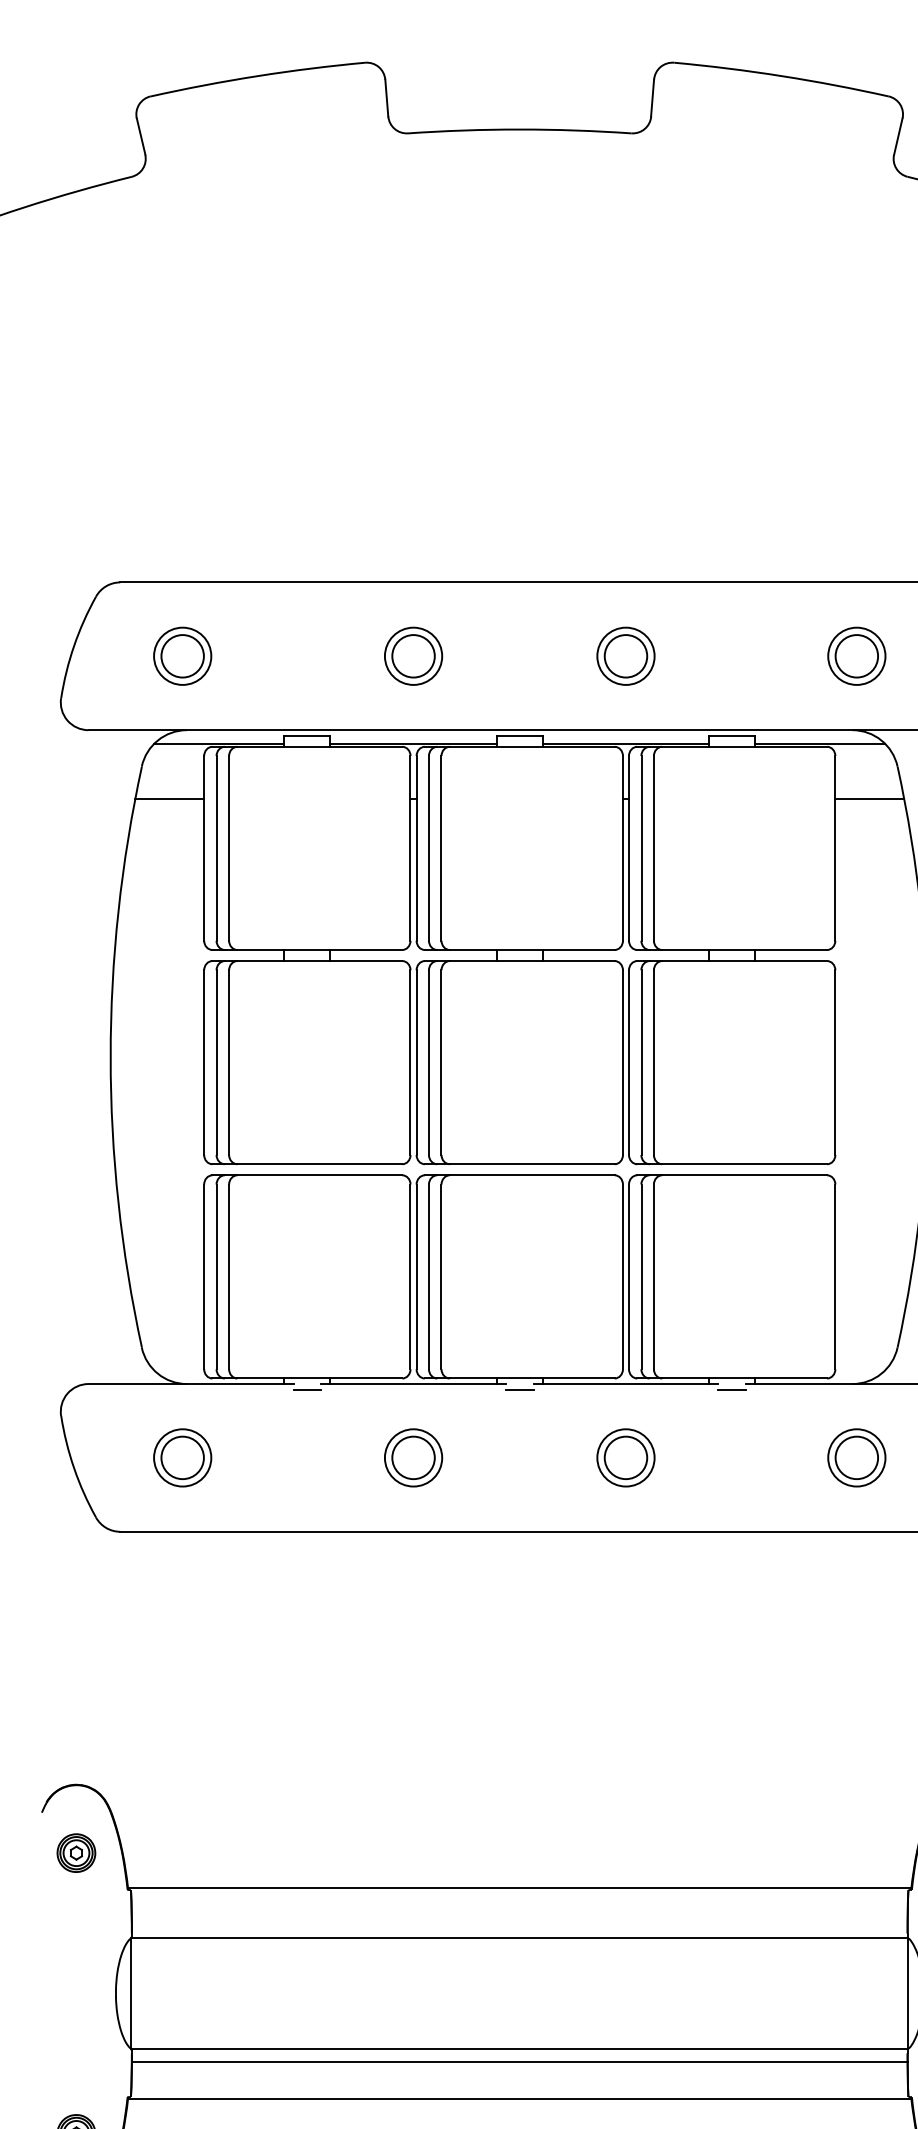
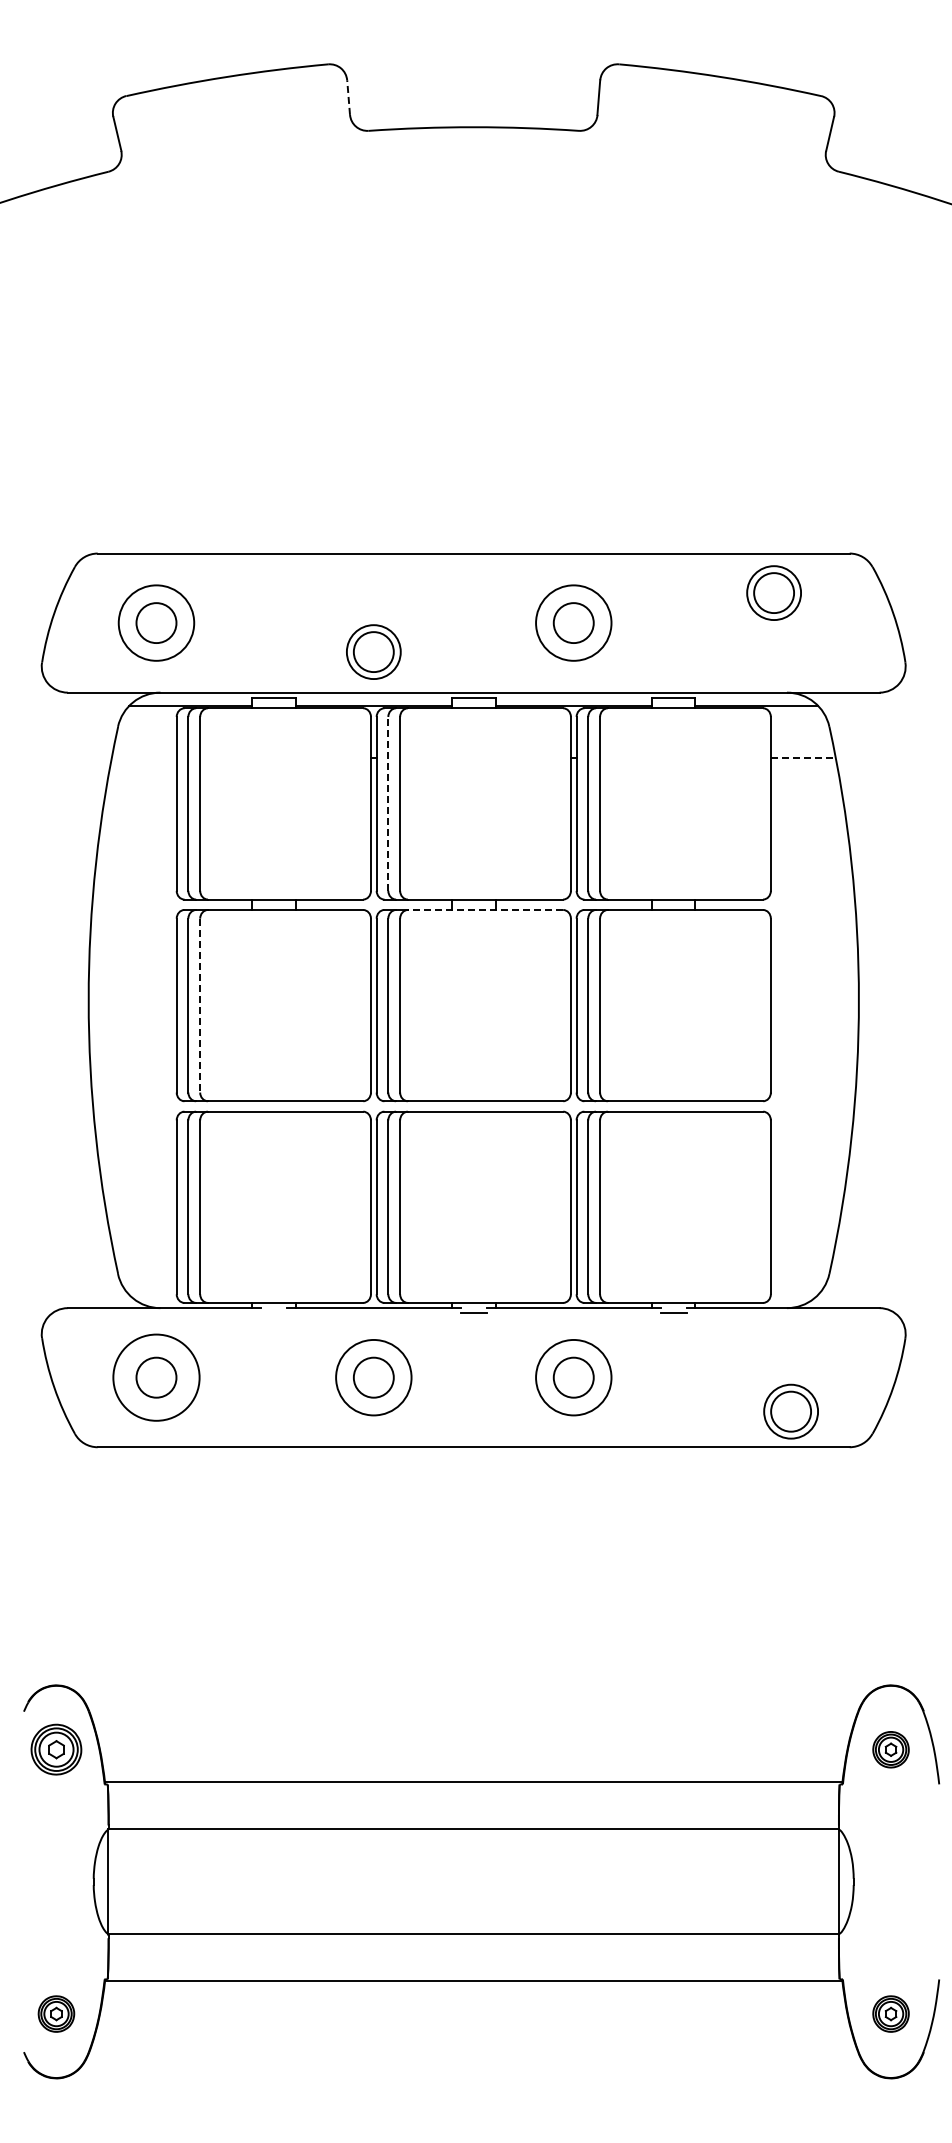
line: (386, 97) -> (348, 97), solid -> dashed
part: (413, 655) -> (373, 651), moved
part: (856, 655) -> (773, 592), moved
circle: (182, 656) -> (156, 623), size x1.4
circle: (625, 656) -> (573, 623), size x1.4
line: (168, 799) -> (143, 757), removed
line: (870, 799) -> (803, 757), solid -> dashed
line: (429, 847) -> (388, 803), solid -> dashed
line: (532, 960) -> (485, 909), solid -> dashed
line: (229, 1062) -> (200, 1005), solid -> dashed
line: (306, 1389) -> (273, 1313), removed
circle: (182, 1457) -> (156, 1377), size x1.6
circle: (413, 1457) -> (373, 1377), size x1.4
circle: (625, 1457) -> (573, 1377), size x1.4
part: (856, 1457) -> (790, 1411), moved
part: (76, 1852) -> (56, 1749), size x1.4
line: (519, 2062) -> (473, 1946), removed

